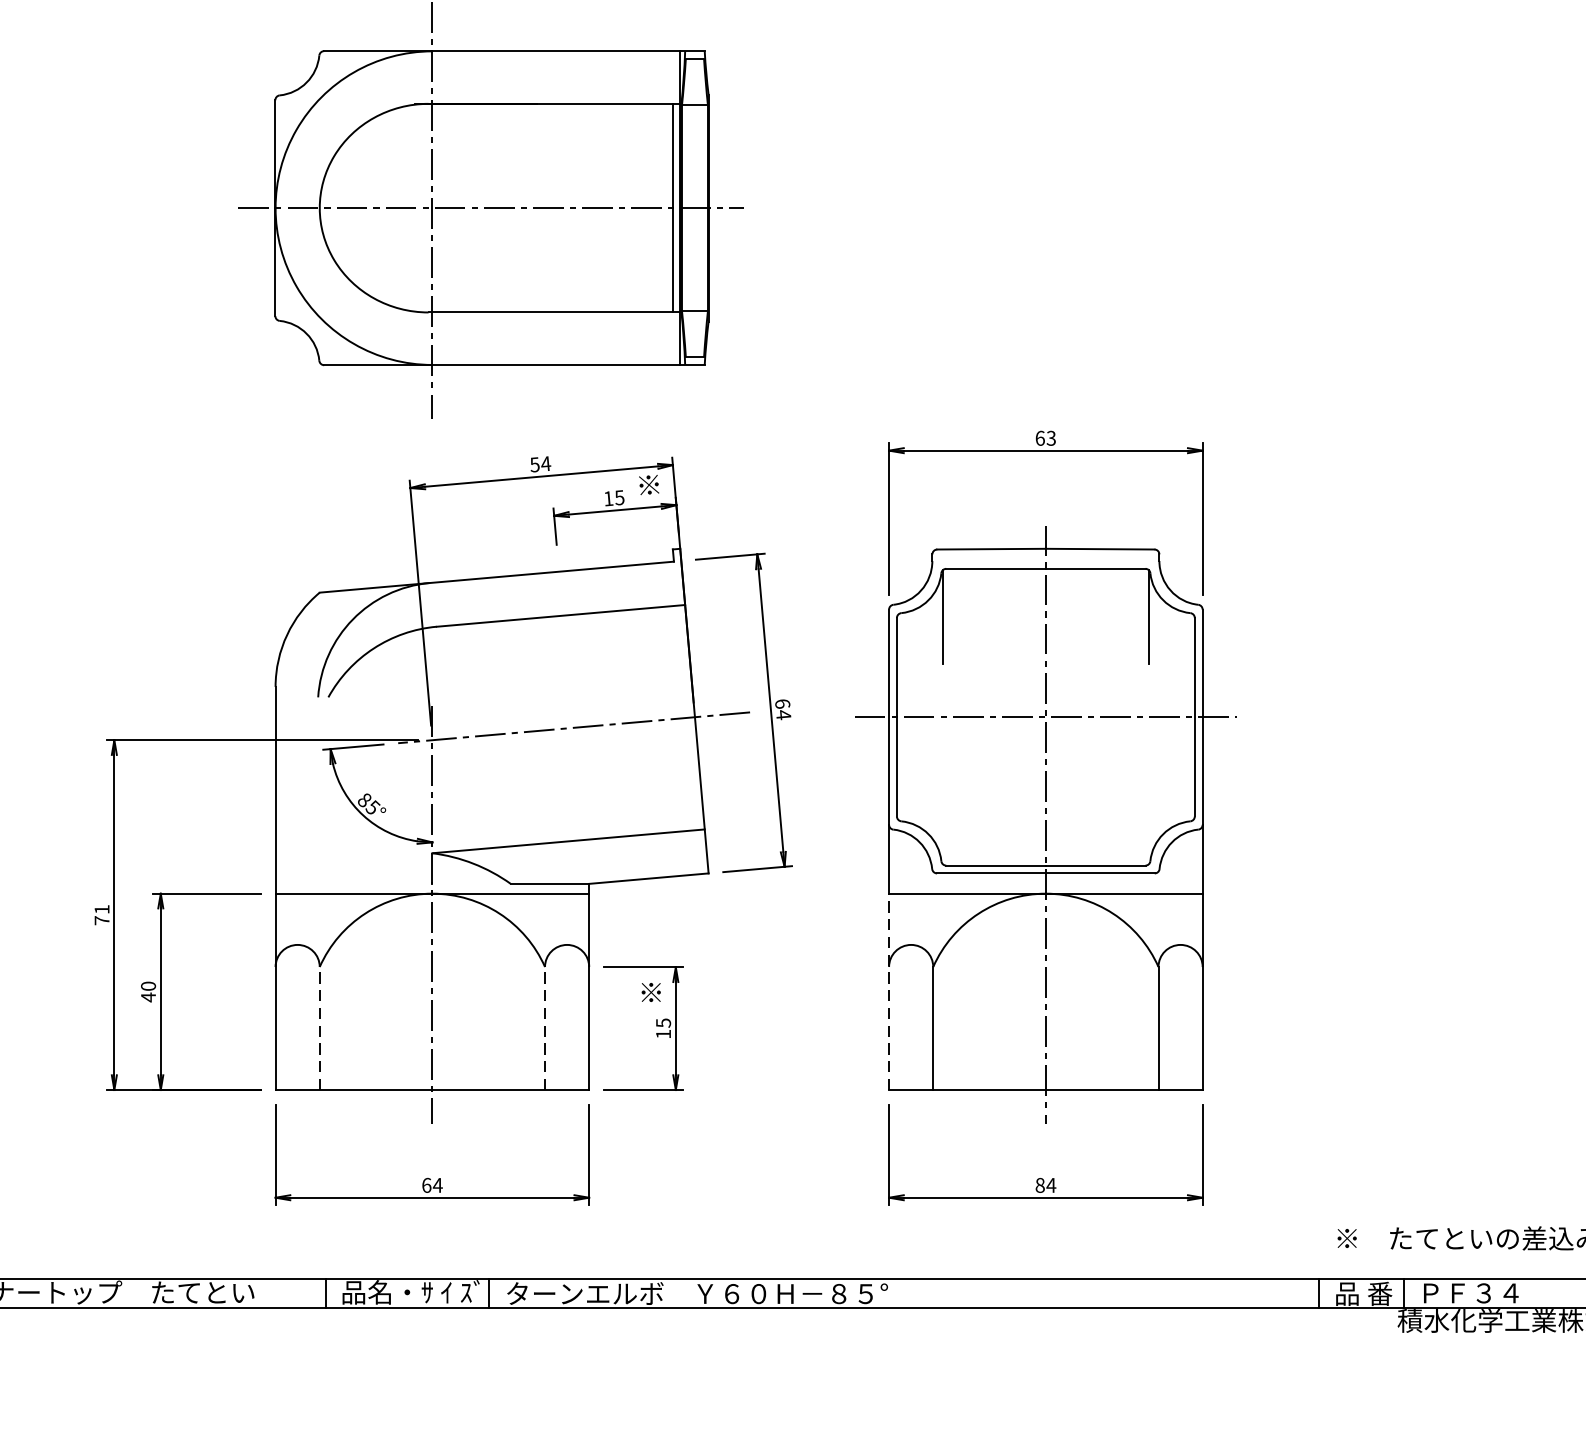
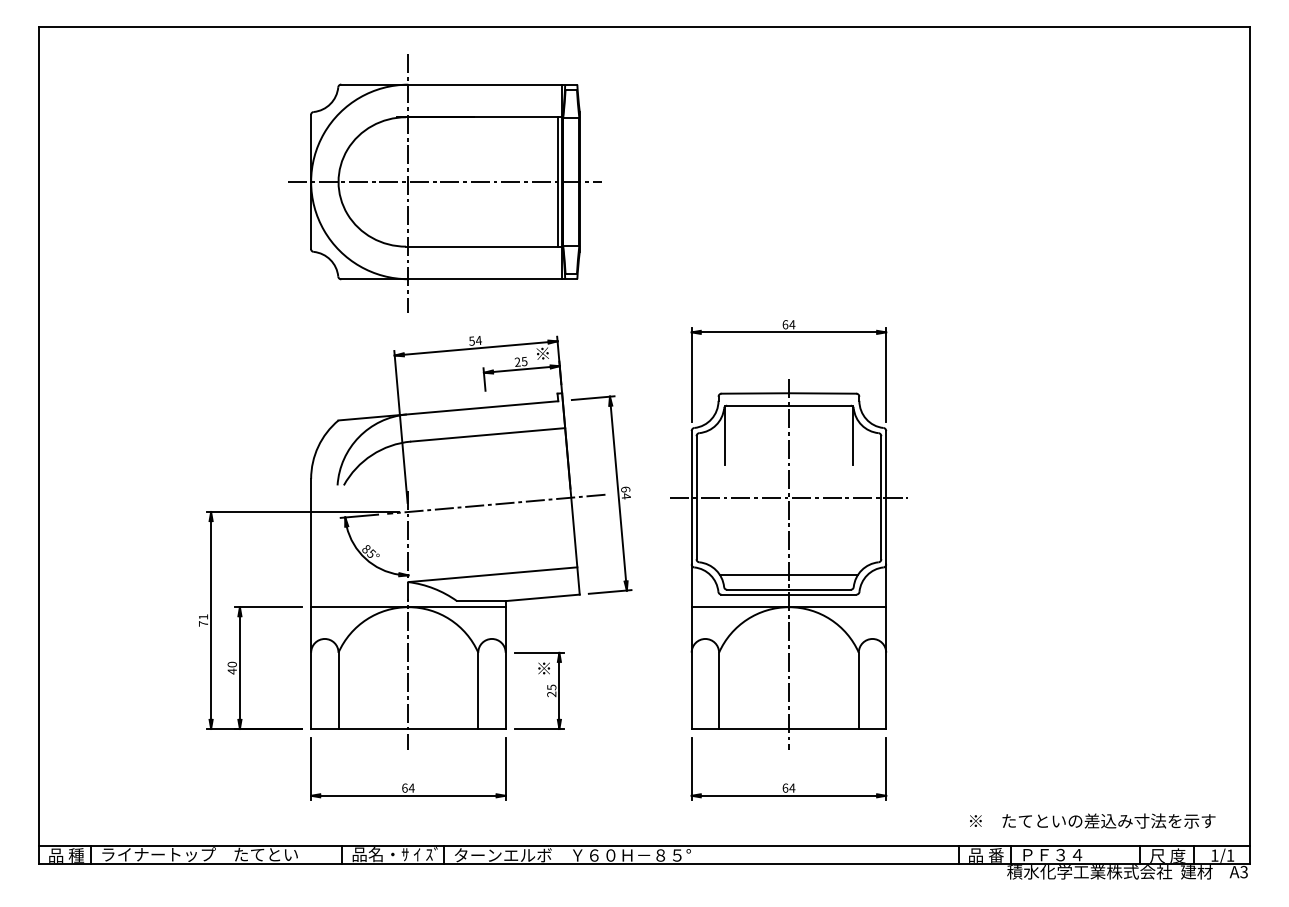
text: (1051, 437) -> (792, 324), 63 -> 64
text: (608, 497) -> (517, 361), 15 -> 25
line: (1045, 840) -> (788, 574), added
line: (888, 992) -> (691, 668), dashed -> solid
line: (319, 1027) -> (338, 690), dashed -> solid
line: (545, 1027) -> (478, 690), dashed -> solid
text: (663, 1034) -> (551, 694), 15 -> 25
text: (1040, 1184) -> (785, 787), 84 -> 64

